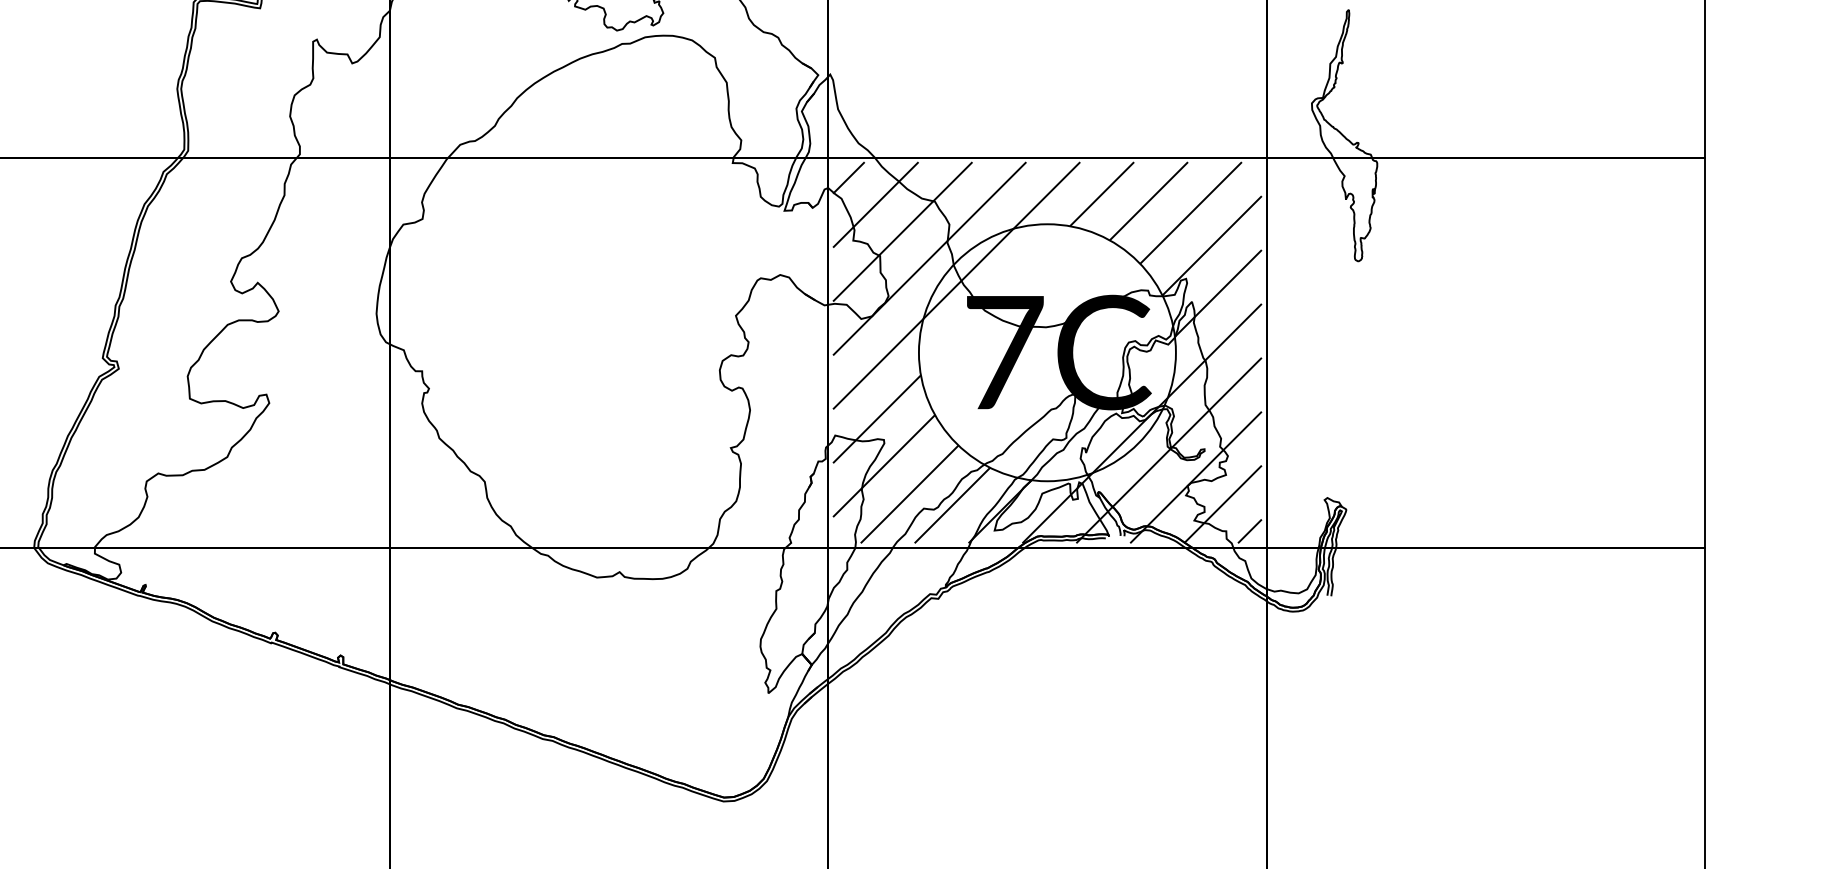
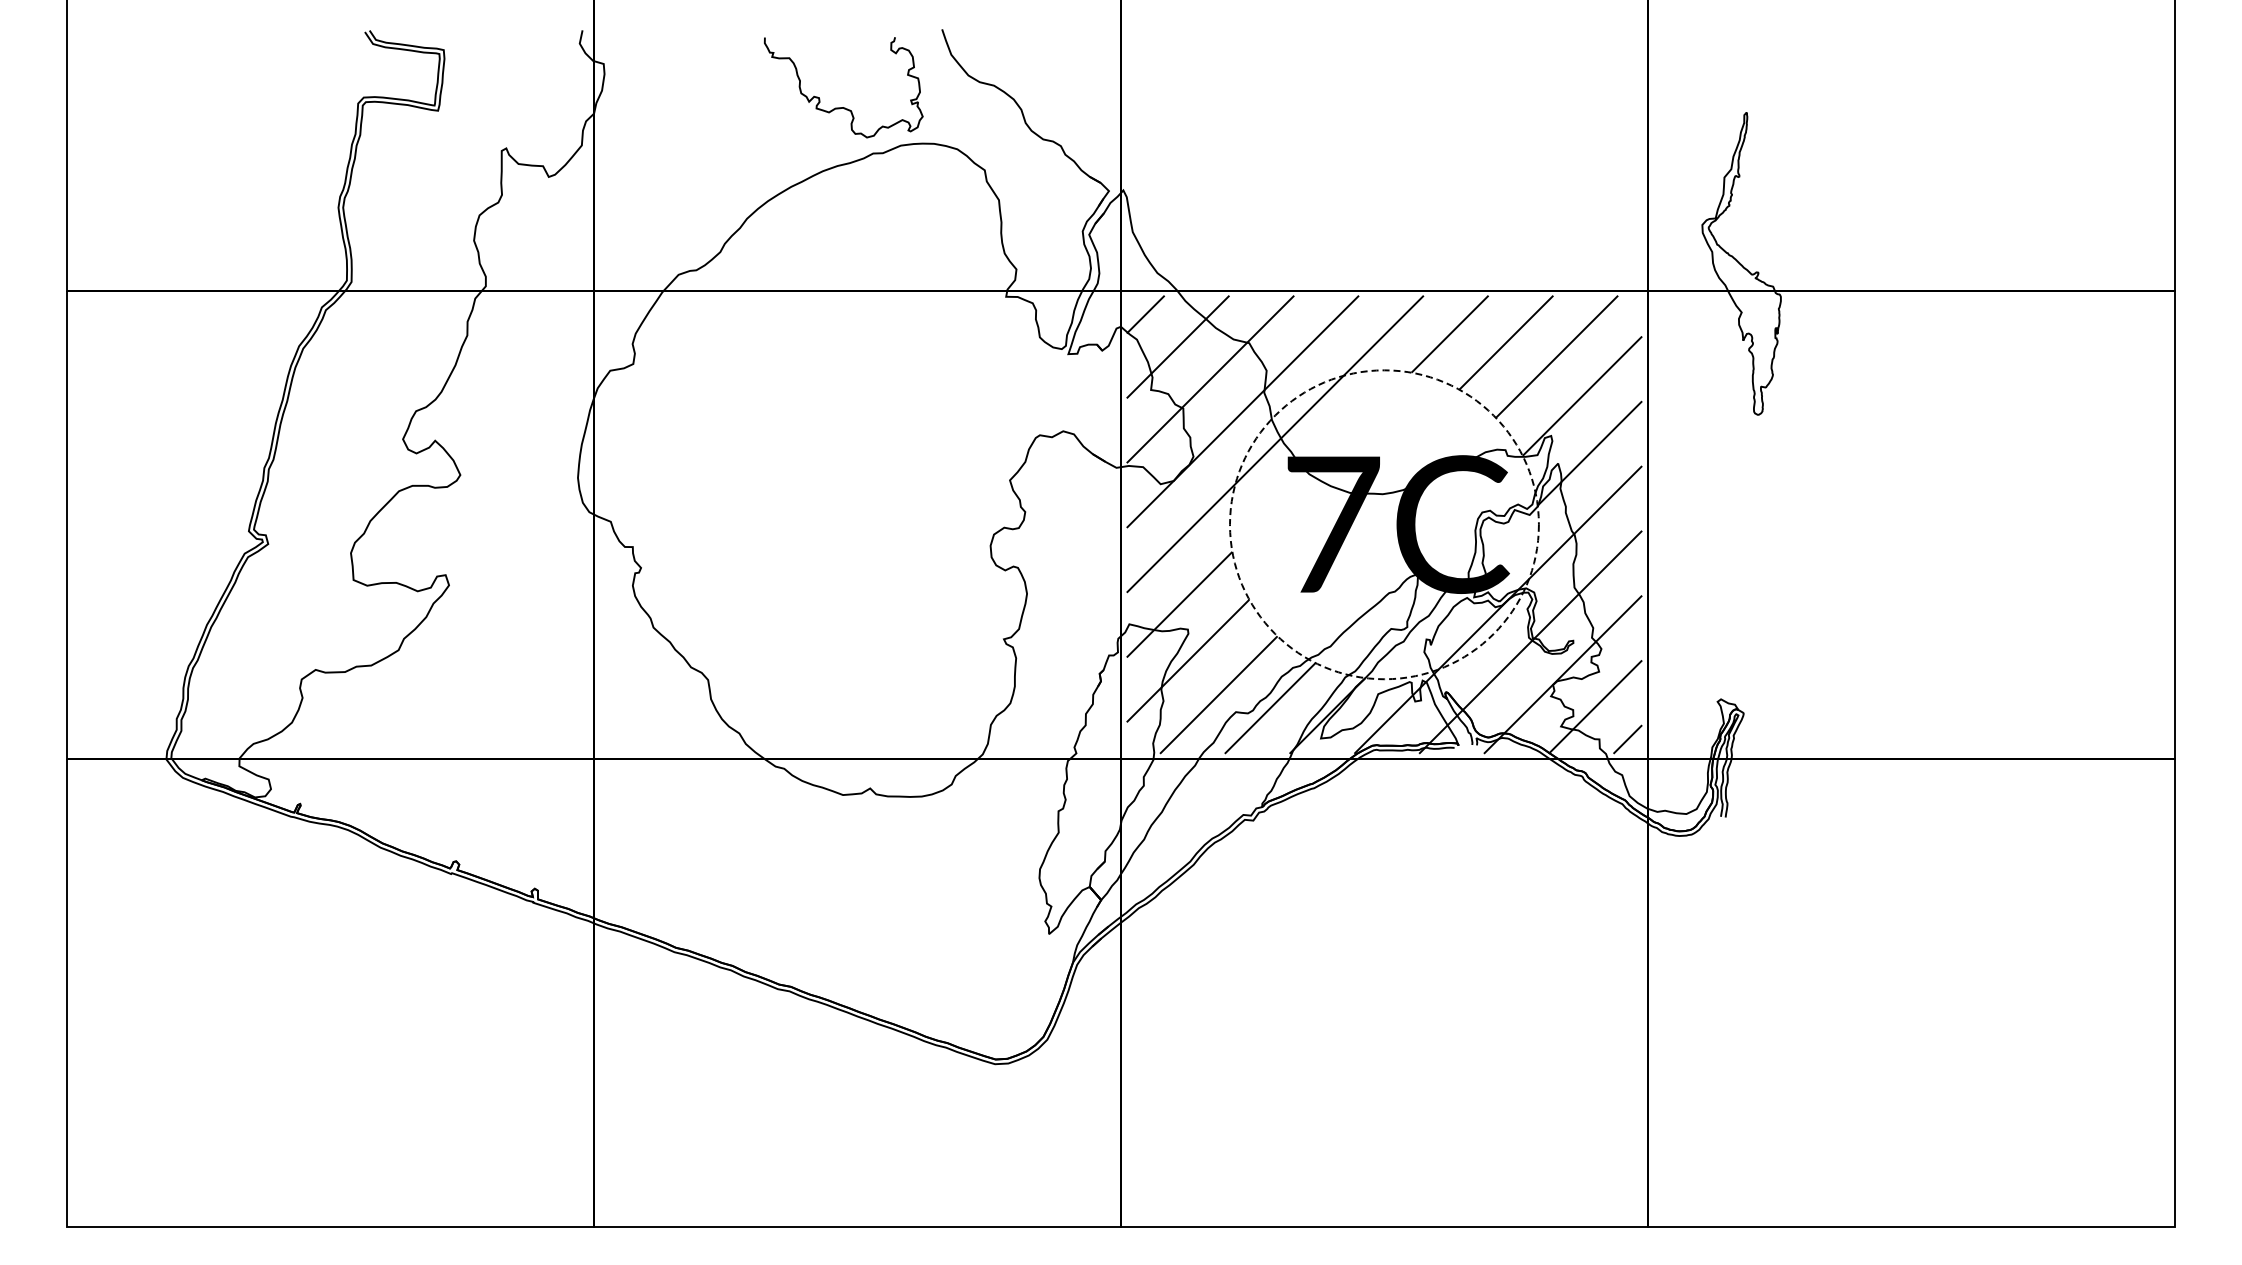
circle: (1047, 352) -> (1384, 524), solid -> dashed

